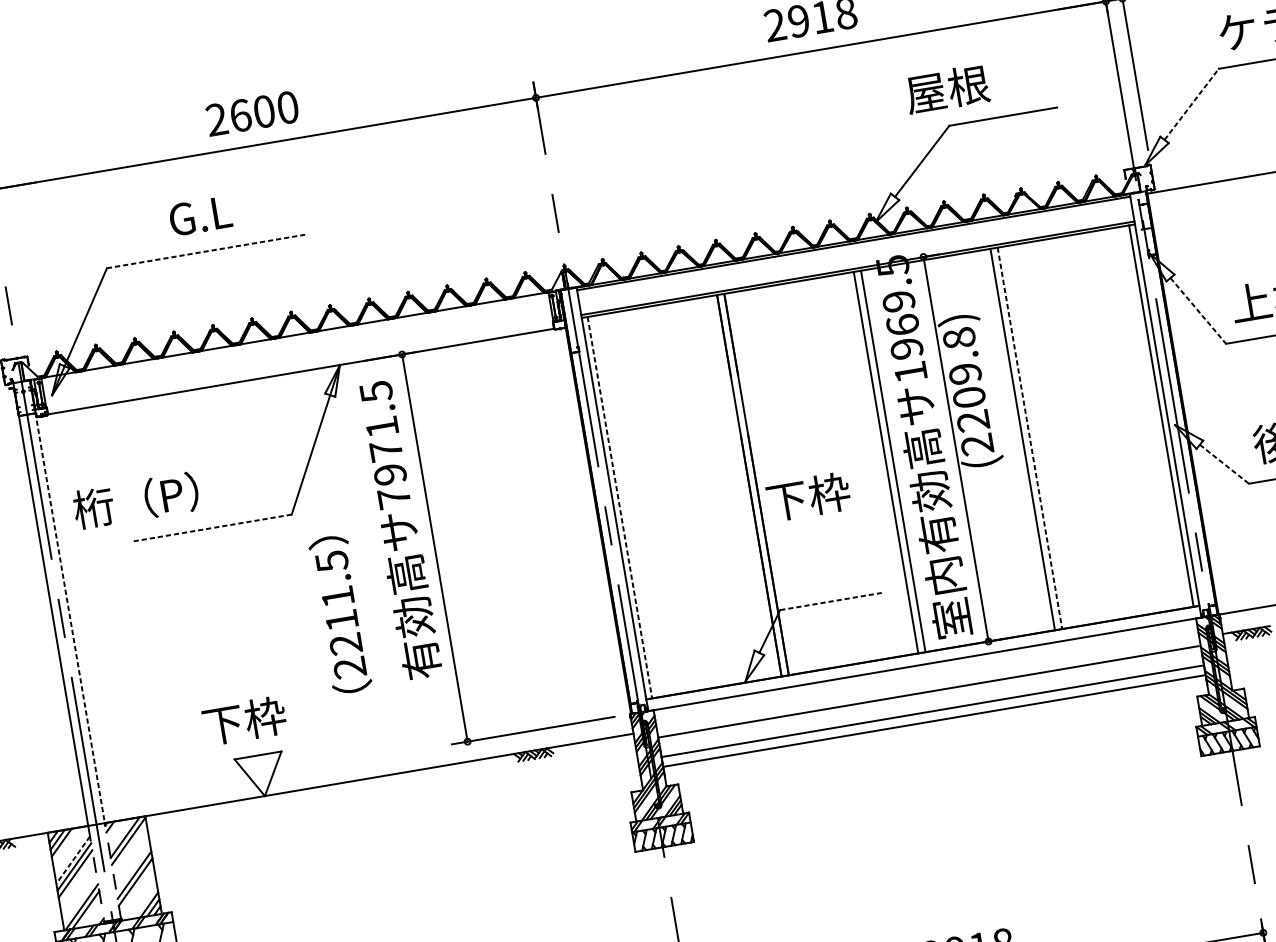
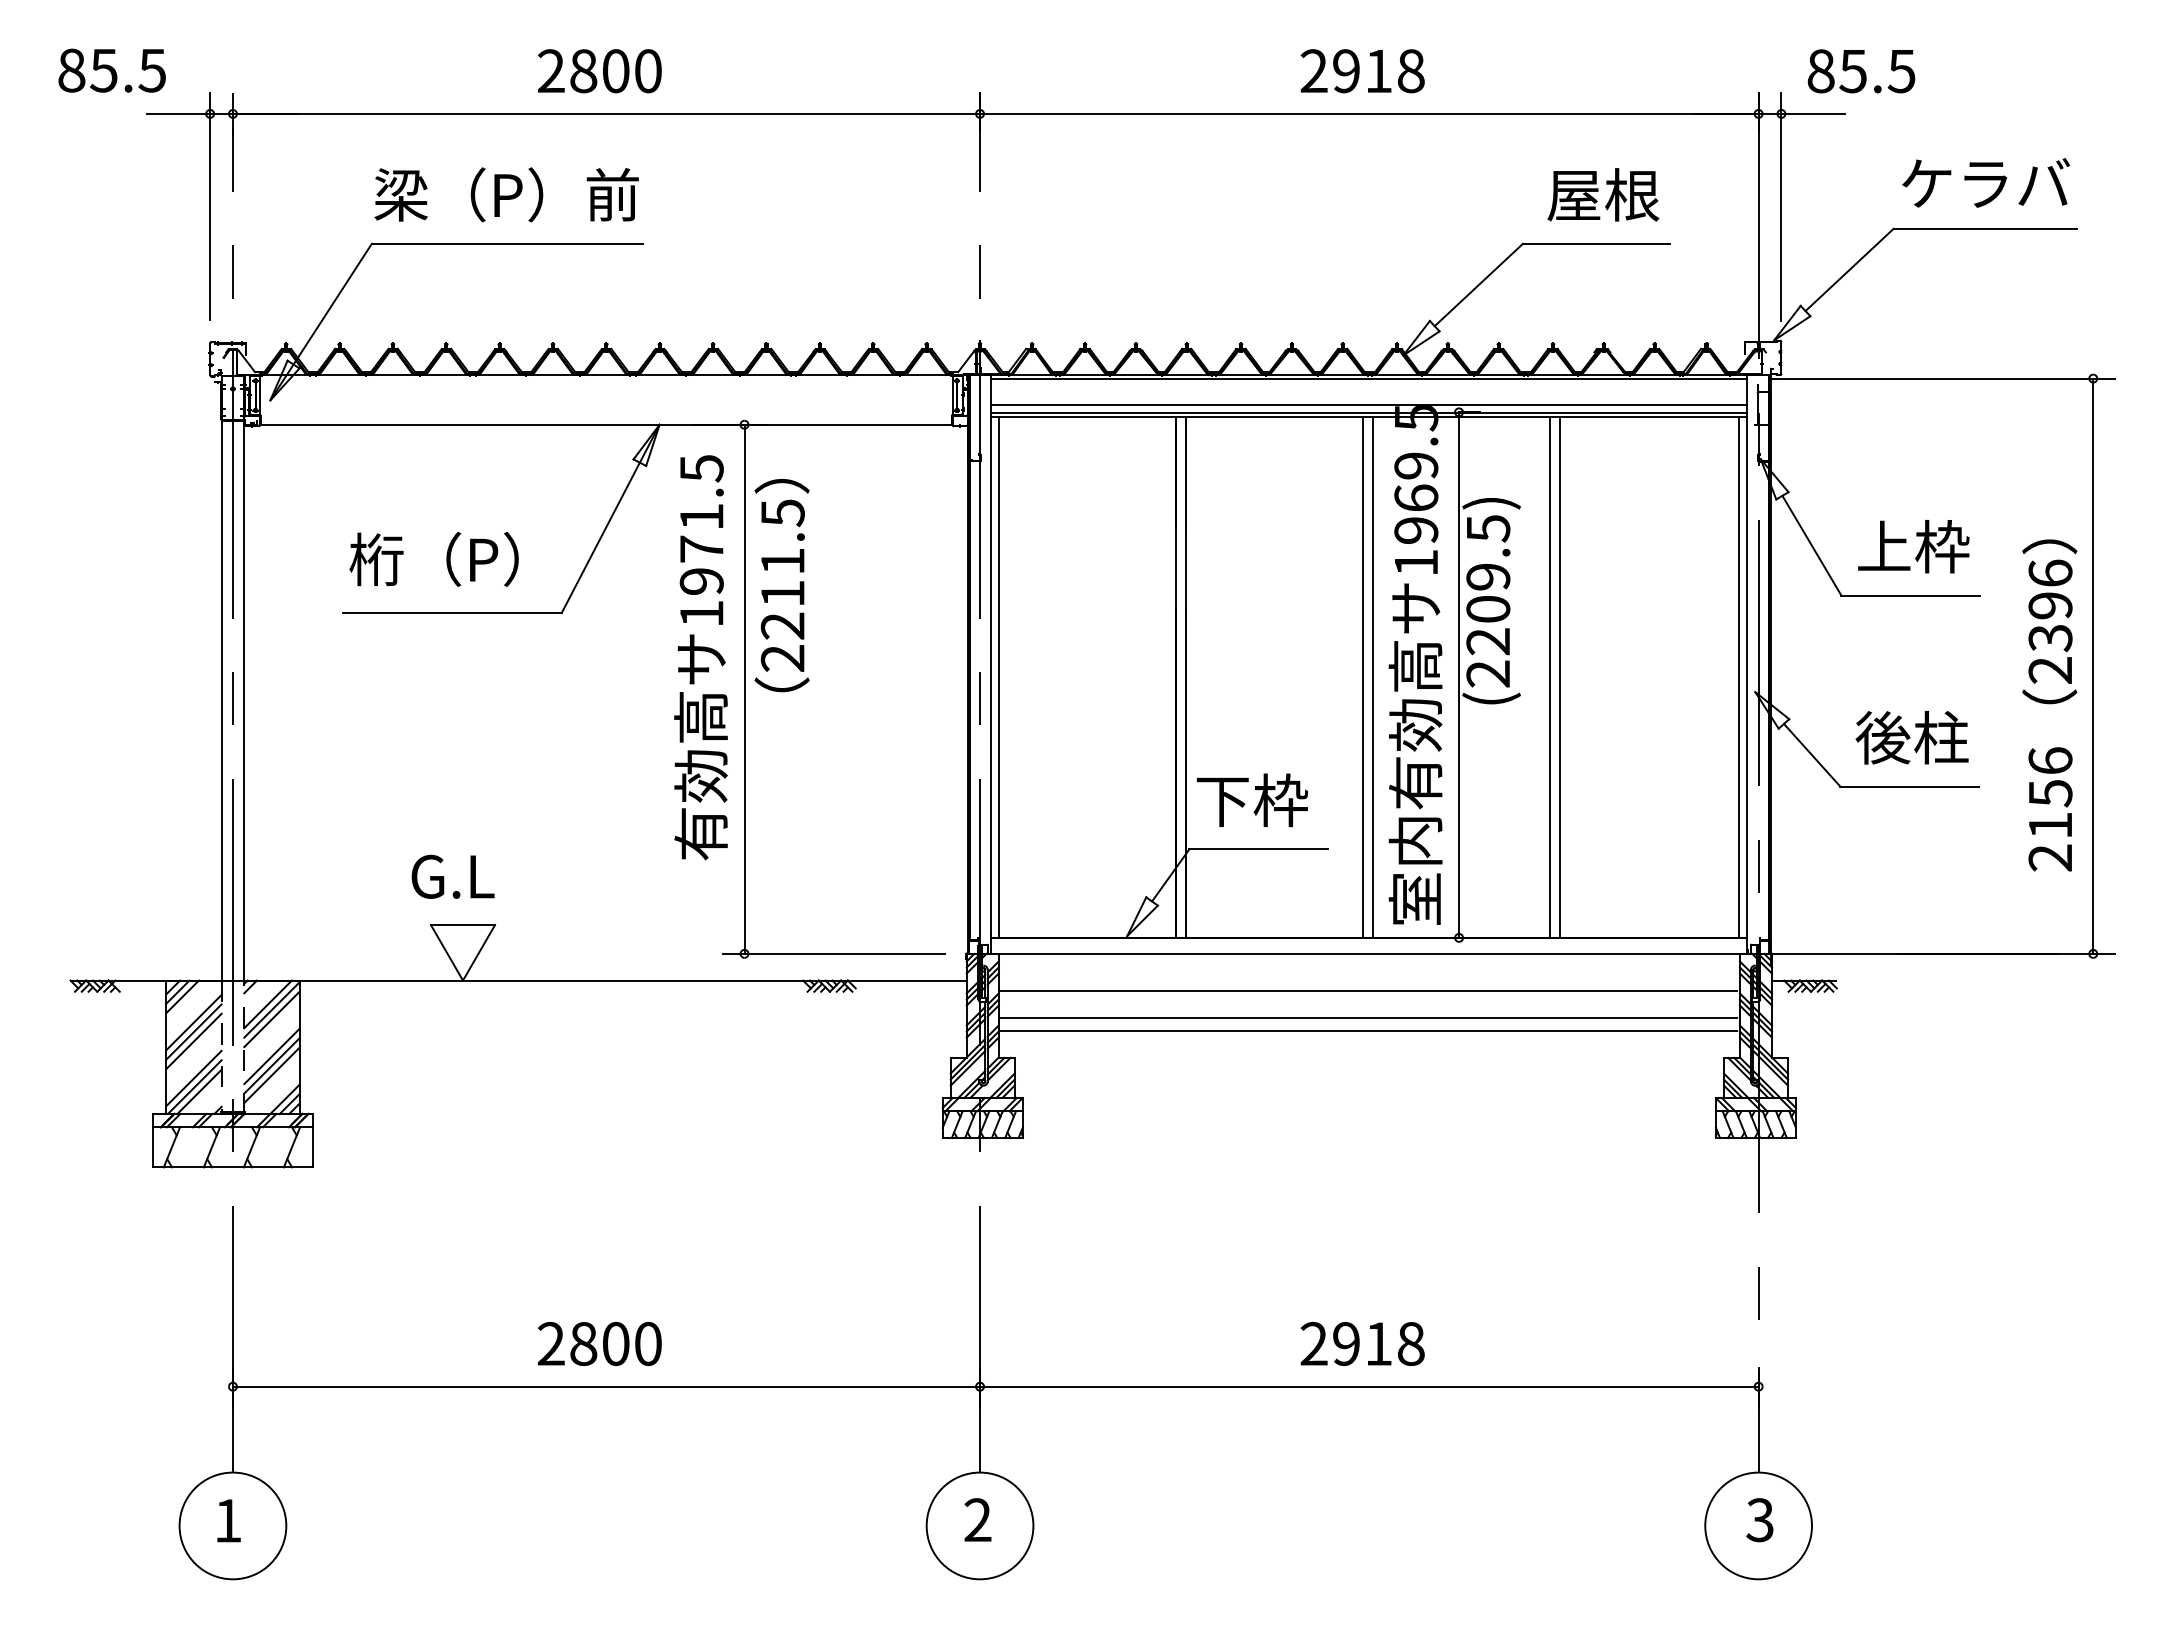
text: (947, 88) -> (1603, 194), moved
line: (1191, 104) -> (1849, 269), dashed -> solid
text: (240, 115) -> (583, 71), 2600 -> 2800
text: (199, 215) -> (506, 194), G.L -> 梁（P）前
line: (206, 251) -> (507, 243), dashed -> solid
line: (857, 263) -> (1369, 405), added
line: (1198, 311) -> (1812, 546), dashed -> solid
text: (959, 338) -> (1488, 528), (2209.8) -> (2209.5)
line: (1029, 438) -> (1559, 677), dashed -> solid
line: (1224, 464) -> (1812, 755), dashed -> solid
text: (394, 497) -> (701, 613), 7971.5 -> 1971.5
text: (808, 497) -> (1252, 800), moved
text: (135, 500) -> (433, 559), moved
line: (620, 507) -> (999, 677), dashed -> solid
line: (211, 528) -> (452, 612), dashed -> solid
line: (831, 601) -> (1259, 849), dashed -> solid
line: (67, 602) -> (244, 678), dashed -> solid
text: (339, 614) -> (781, 585), moved
text: (244, 720) -> (452, 875), 下枠 -> G.L
line: (129, 848) -> (271, 1019), added
line: (72, 860) -> (193, 1022), dashed -> solid
line: (136, 888) -> (271, 1074), added
line: (79, 901) -> (193, 1078), added

